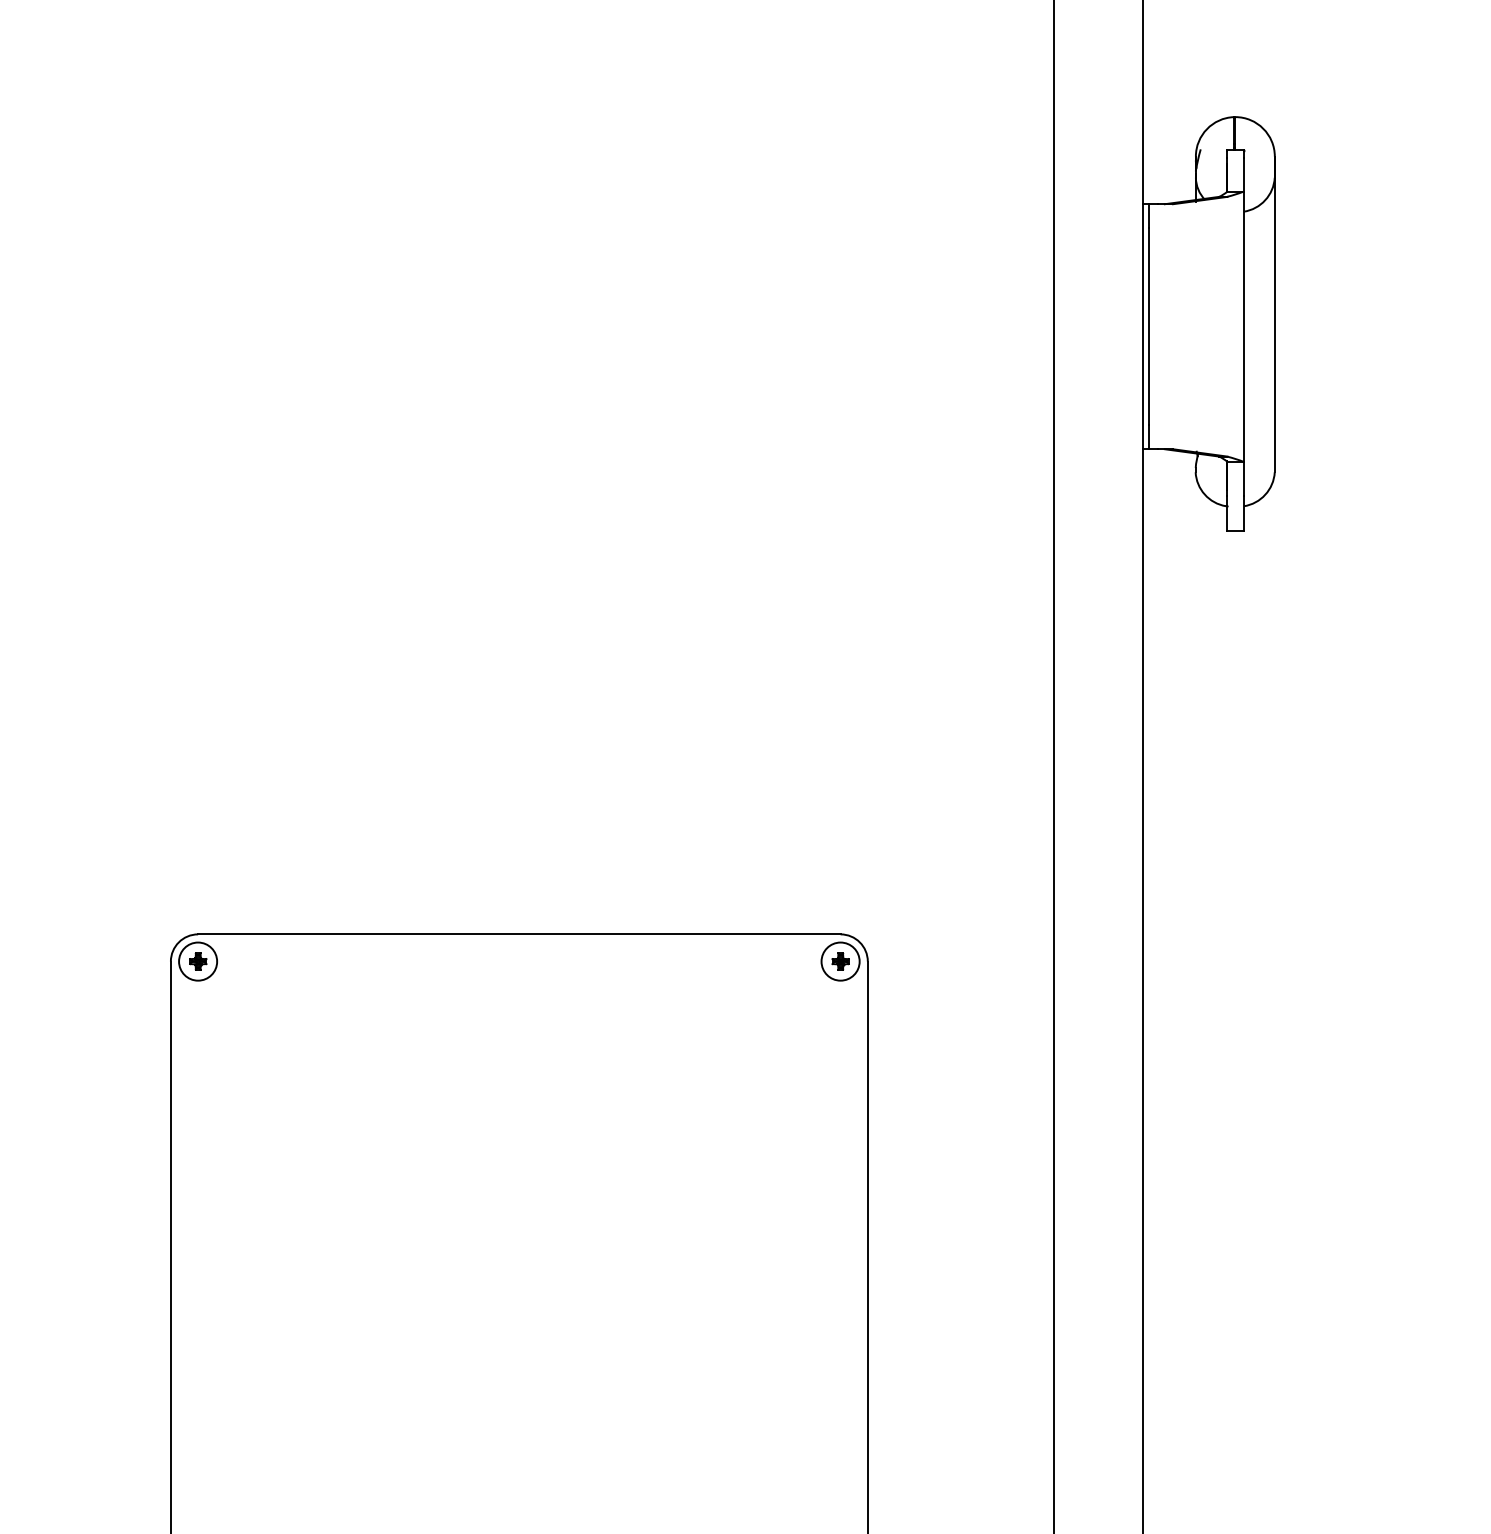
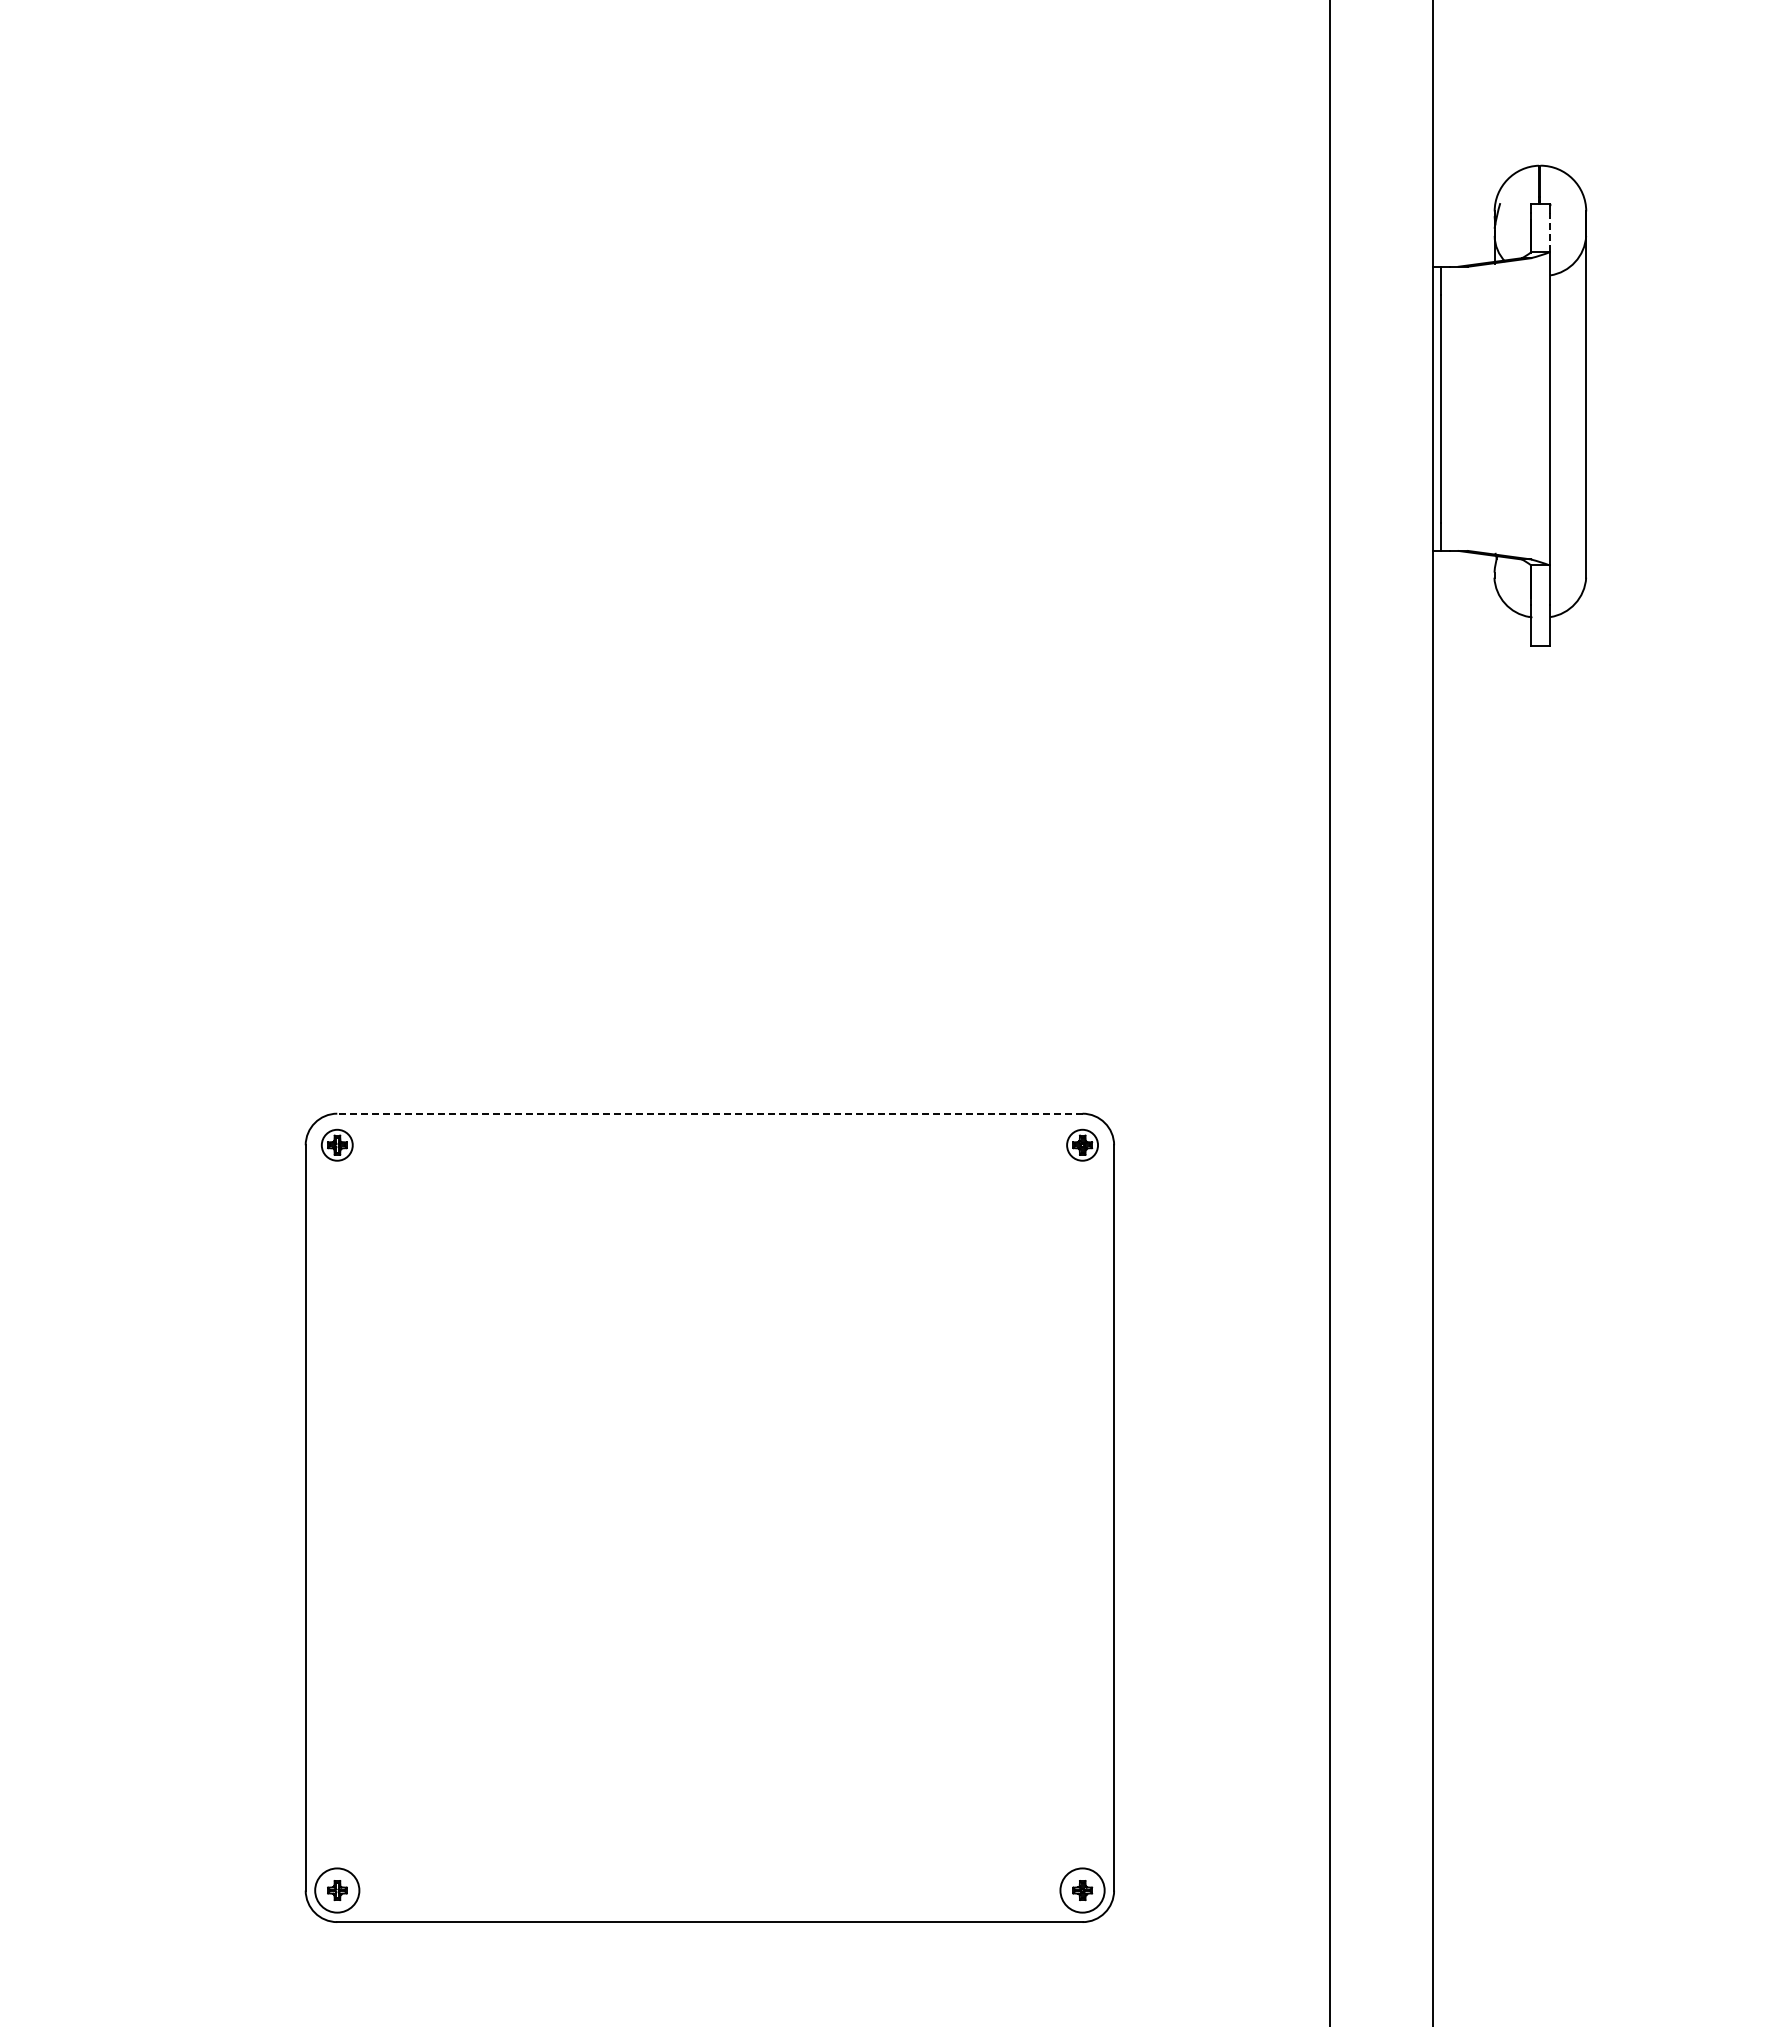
line: (1244, 174) -> (1550, 232), solid -> dashed
line: (518, 934) -> (709, 1113), solid -> dashed
circle: (198, 961) -> (337, 1145), size x0.7
circle: (840, 961) -> (1082, 1145), size x0.7

